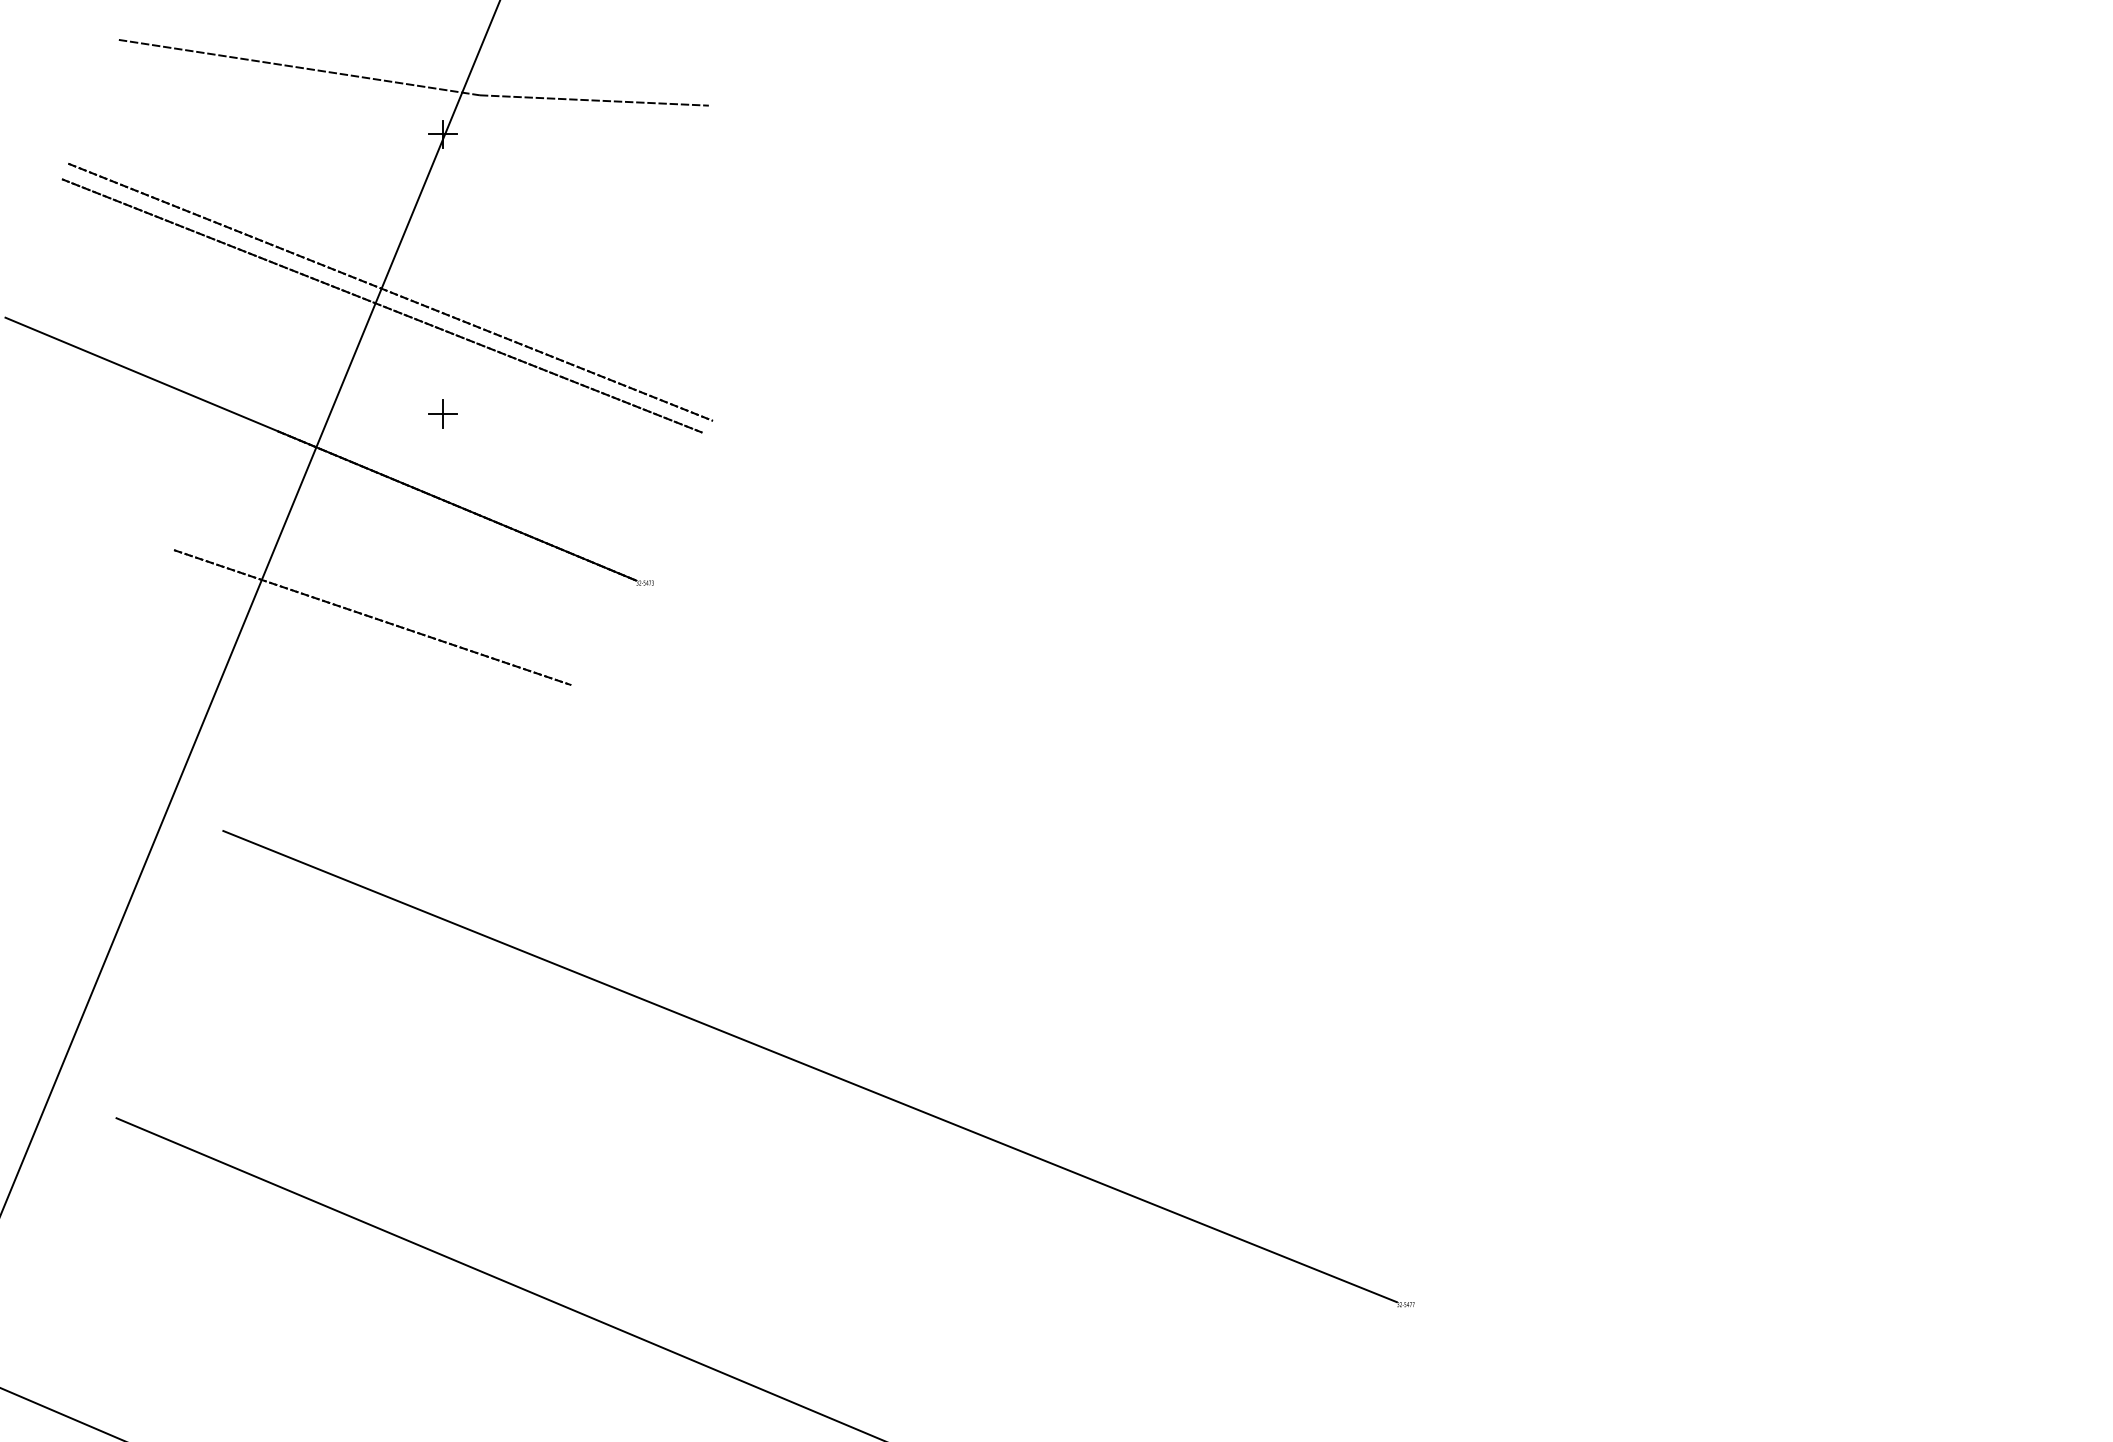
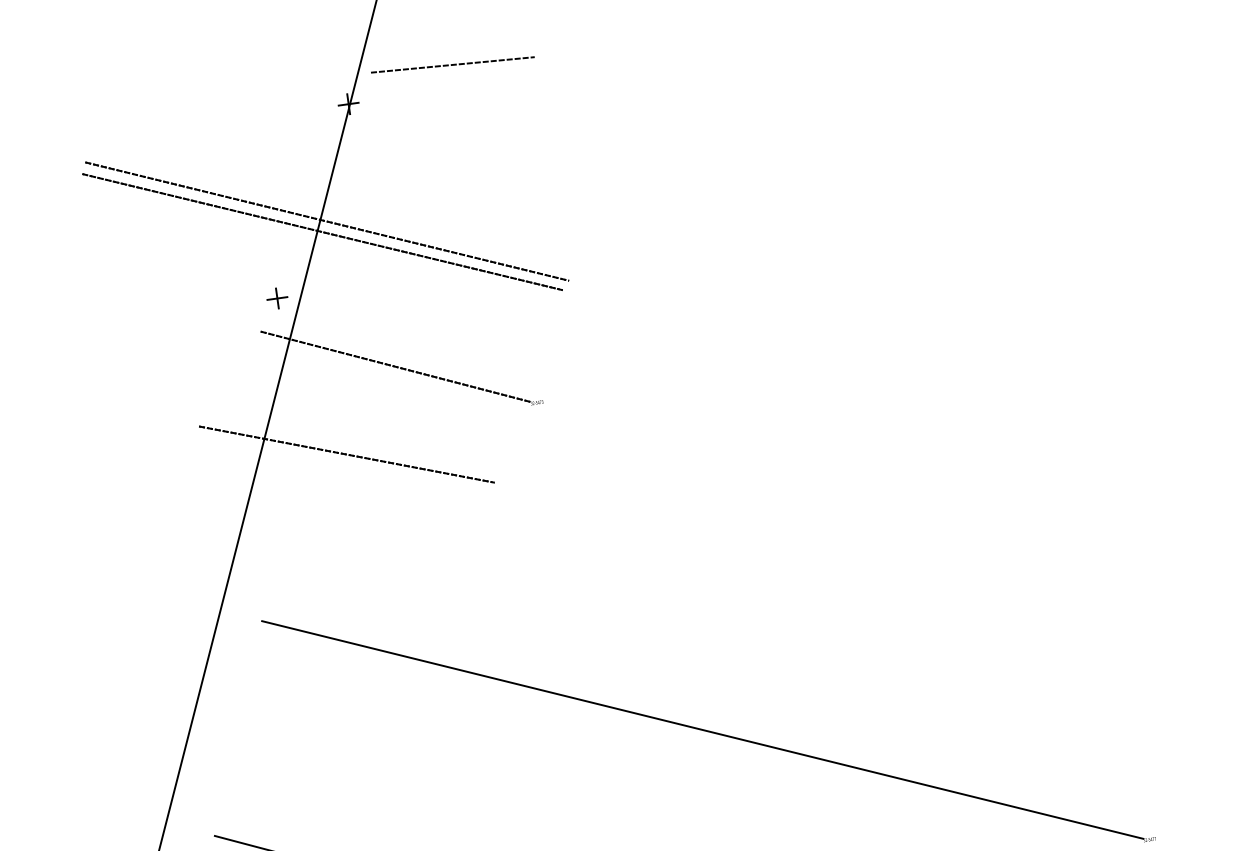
line: (298, 67) -> (239, 71), removed
part: (442, 413) -> (277, 298), moved
line: (320, 448) -> (292, 339), removed

